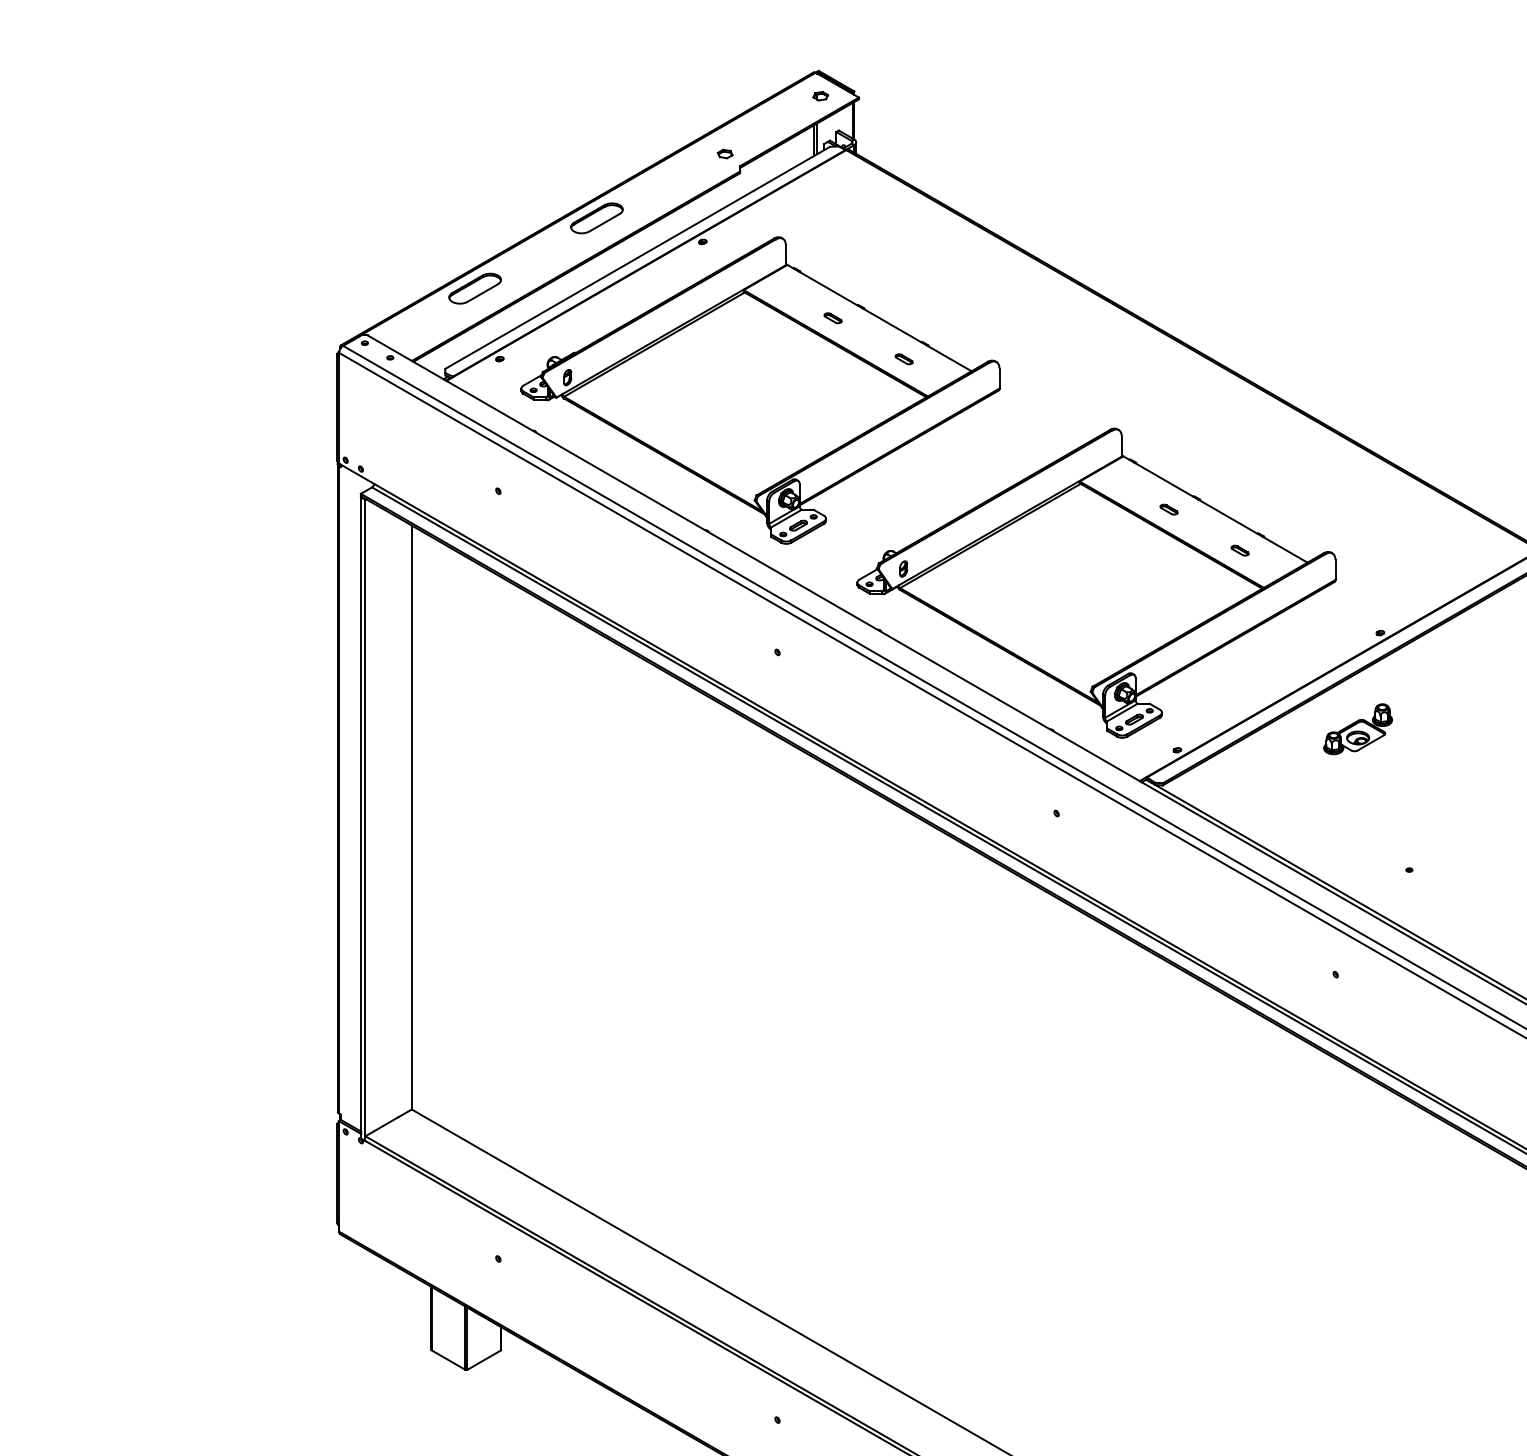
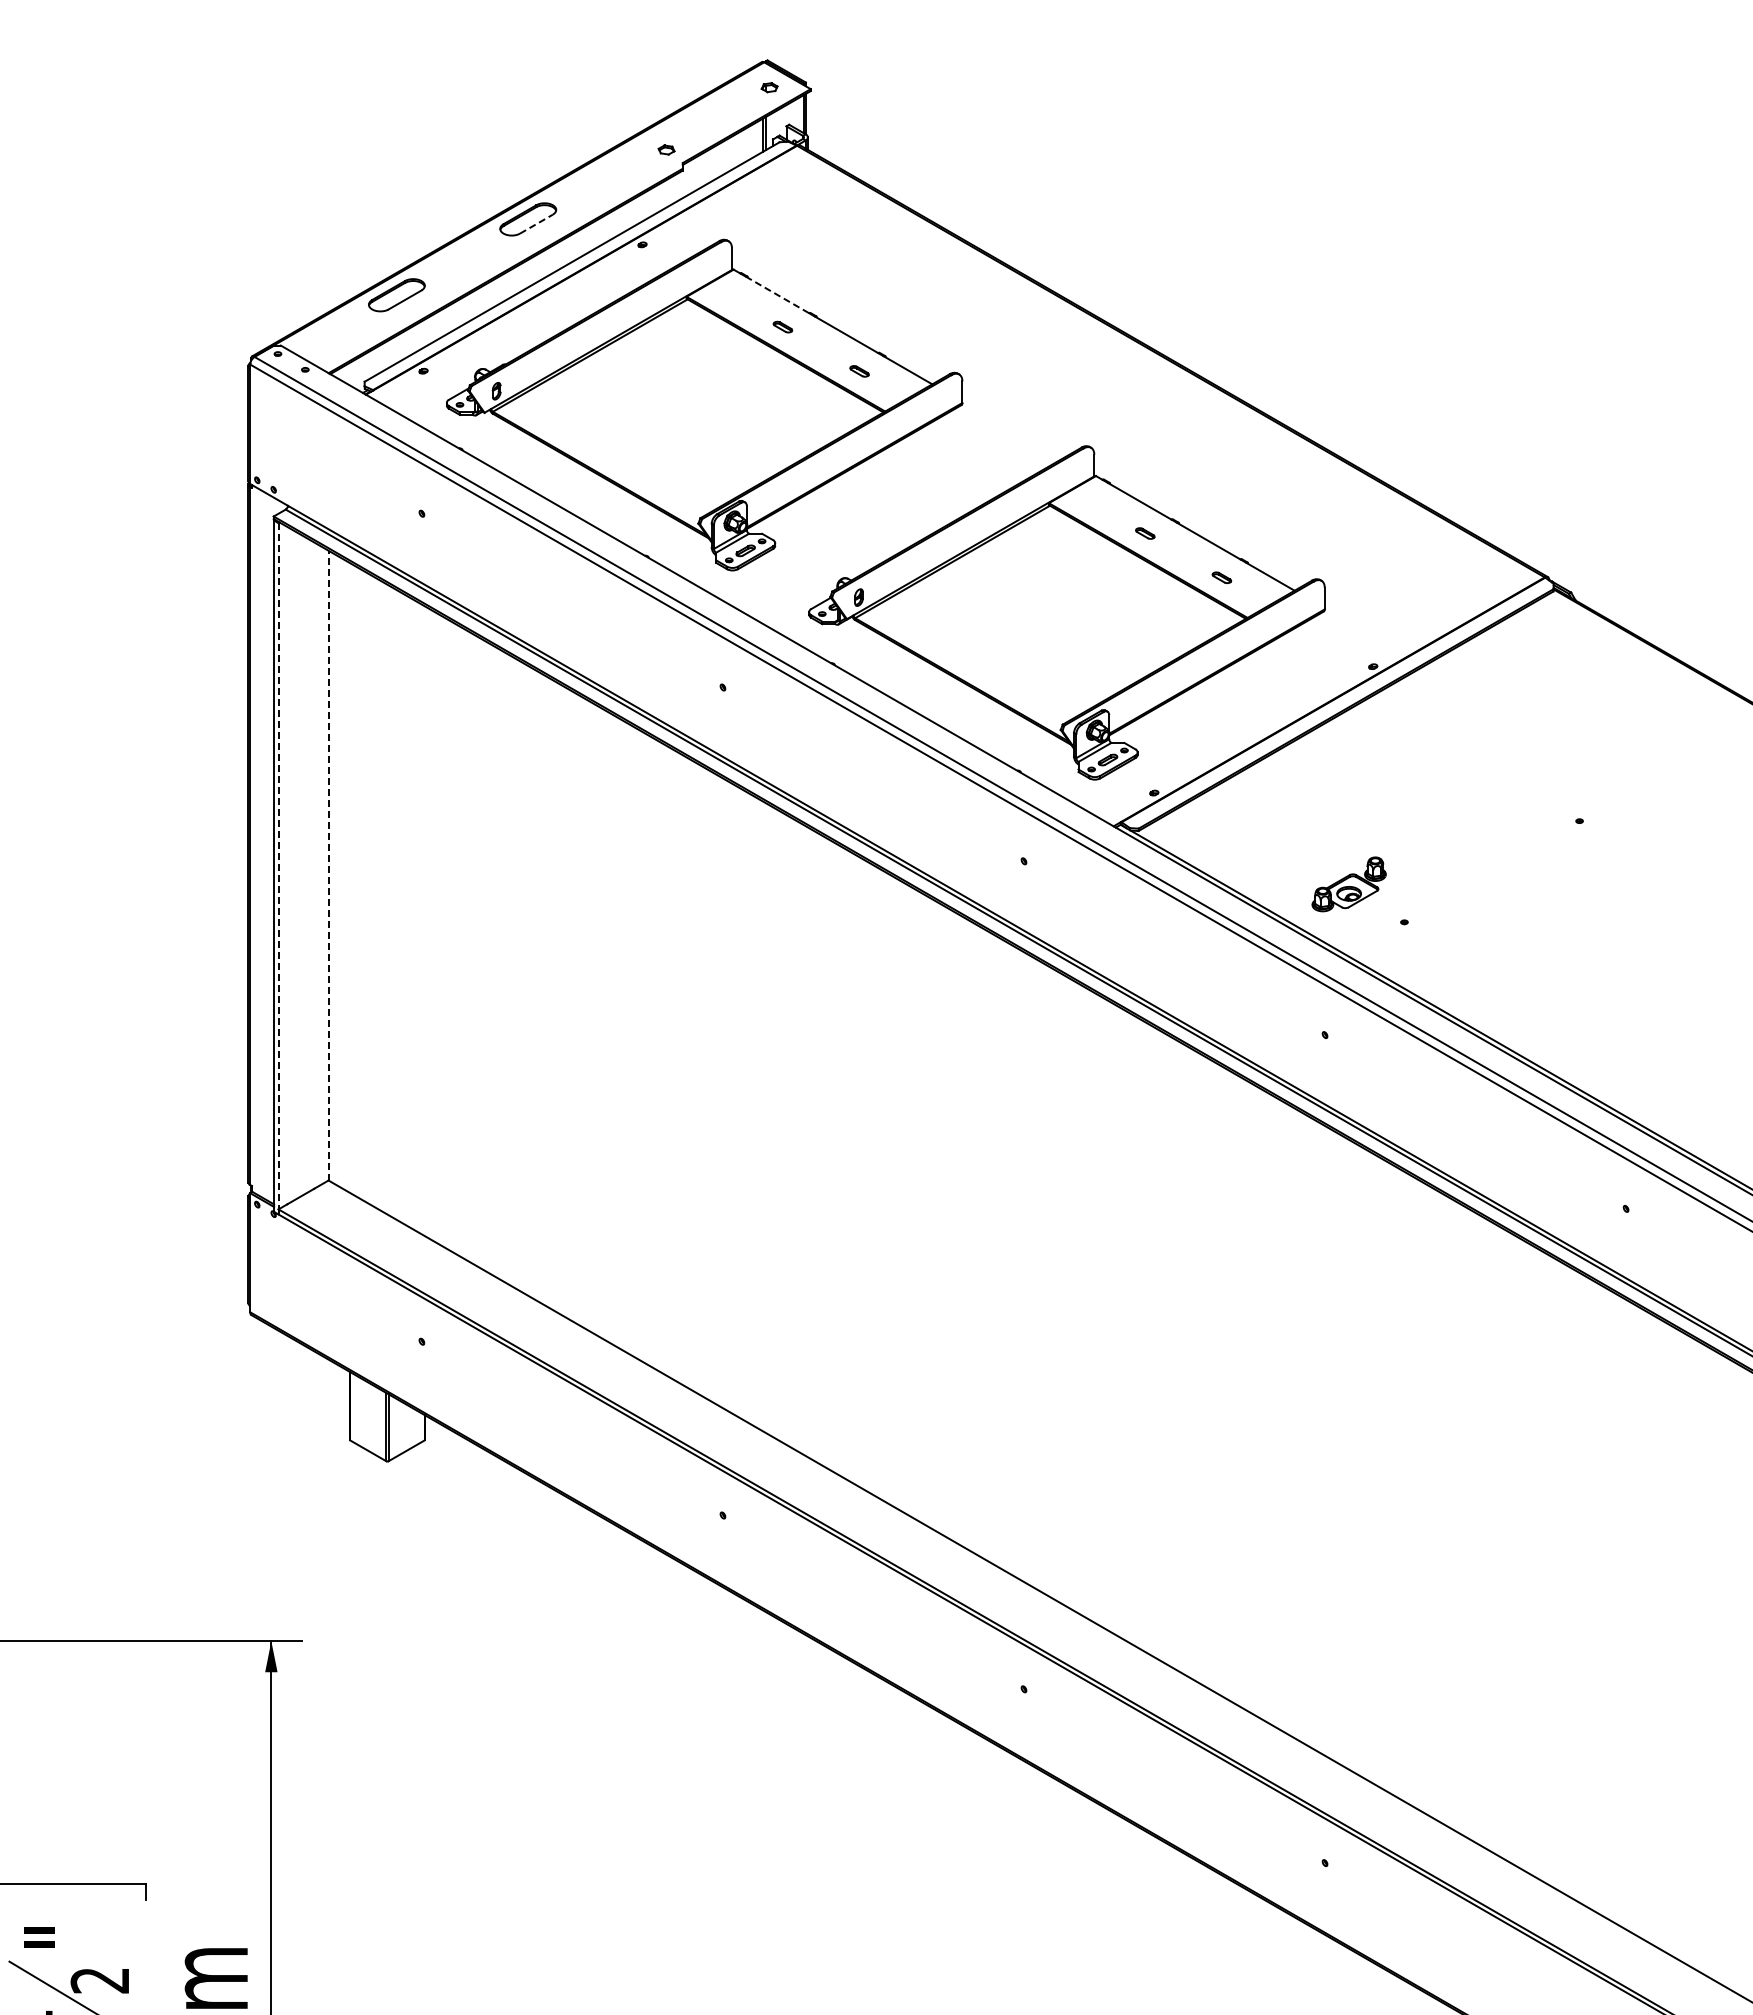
line: (604, 223) -> (536, 224), solid -> dashed
line: (828, 287) -> (777, 294), solid -> dashed
part: (1357, 729) -> (1348, 884), moved
line: (411, 817) -> (328, 865), solid -> dashed
line: (365, 820) -> (278, 868), solid -> dashed

